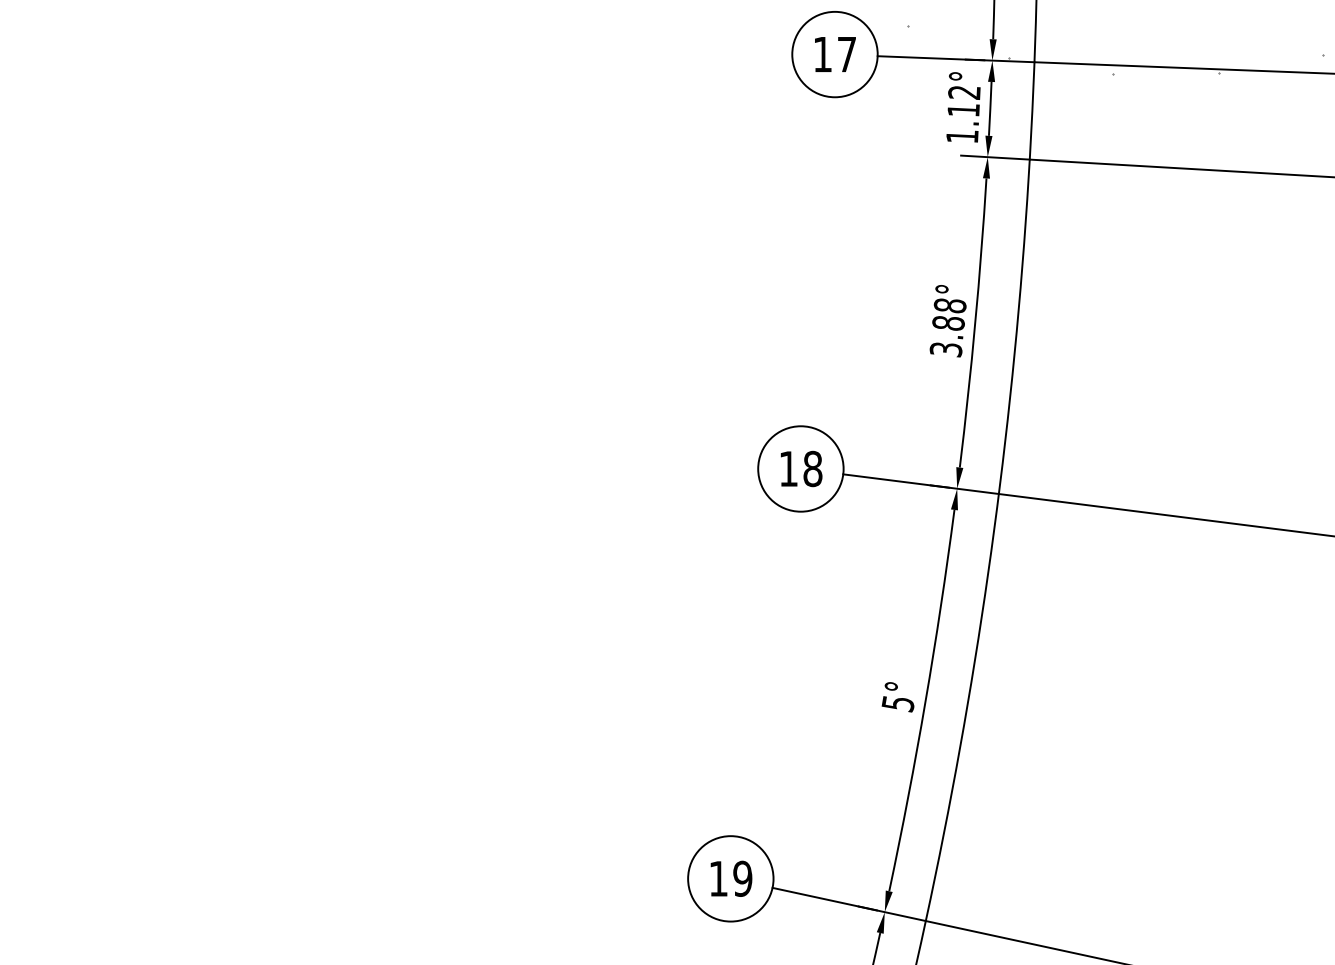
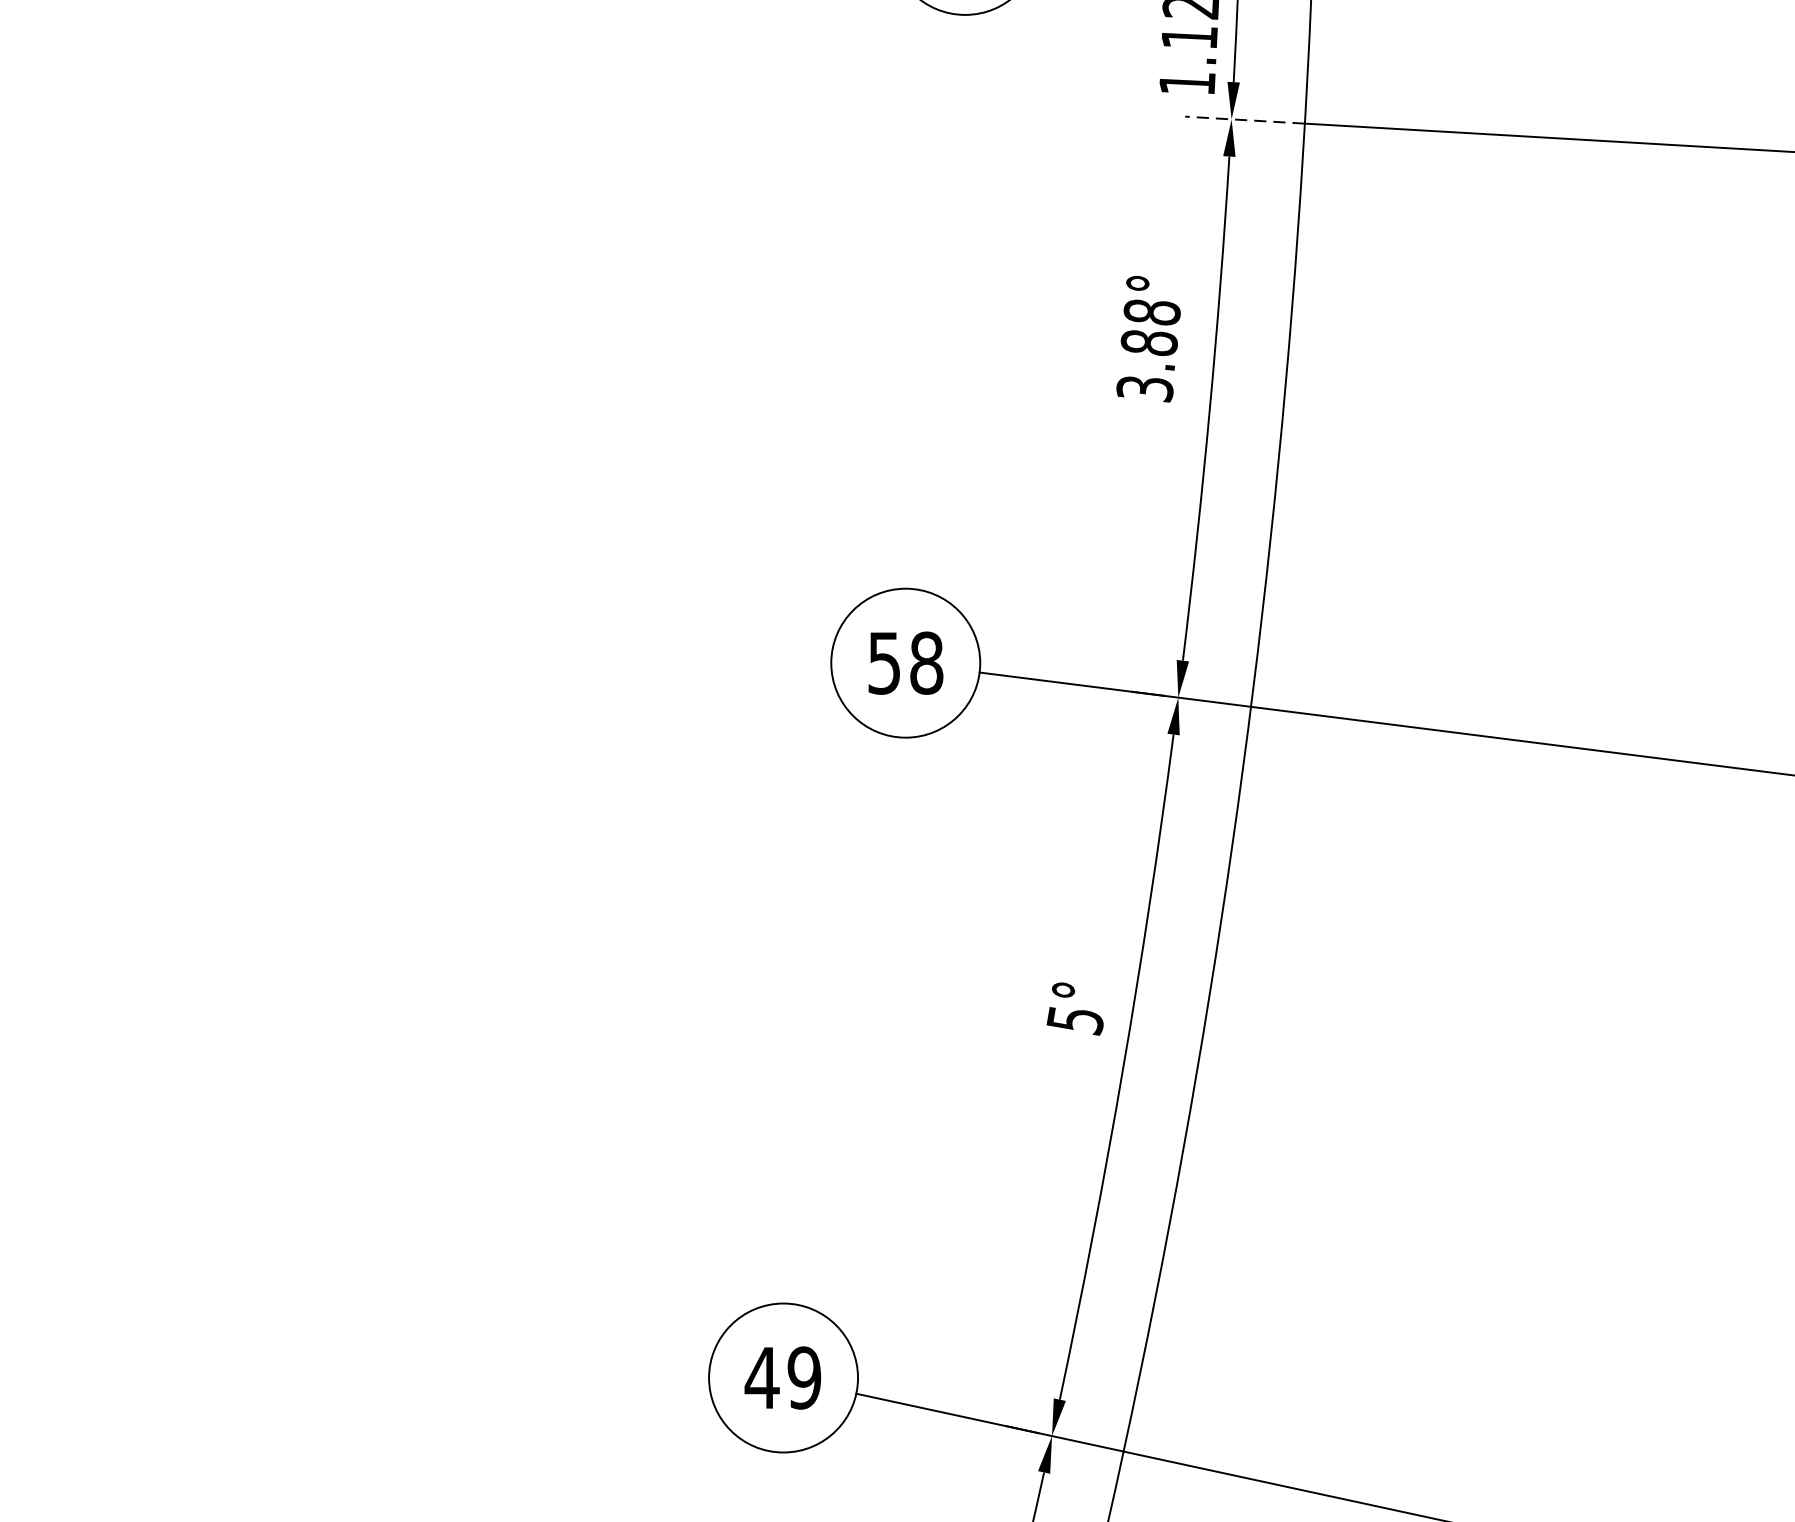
line: (994, 157) -> (1243, 119), solid -> dashed
text: (947, 321) -> (1147, 339), moved
text: (788, 469) -> (884, 664), 18 -> 58
text: (897, 697) -> (1074, 1009), moved
text: (718, 878) -> (762, 1377), 19 -> 49

